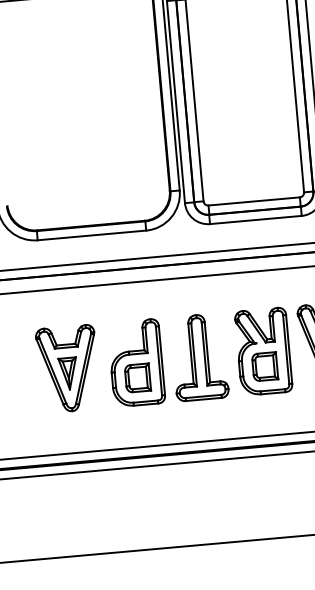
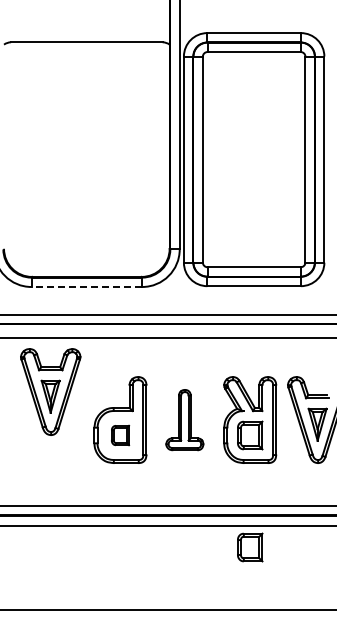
line: (91, 235) -> (86, 287), solid -> dashed
part: (199, 356) -> (184, 419), size x0.7
part: (67, 368) -> (50, 391), moved
part: (137, 378) -> (120, 435), size x0.7
part: (275, 476) -> (250, 547), added

